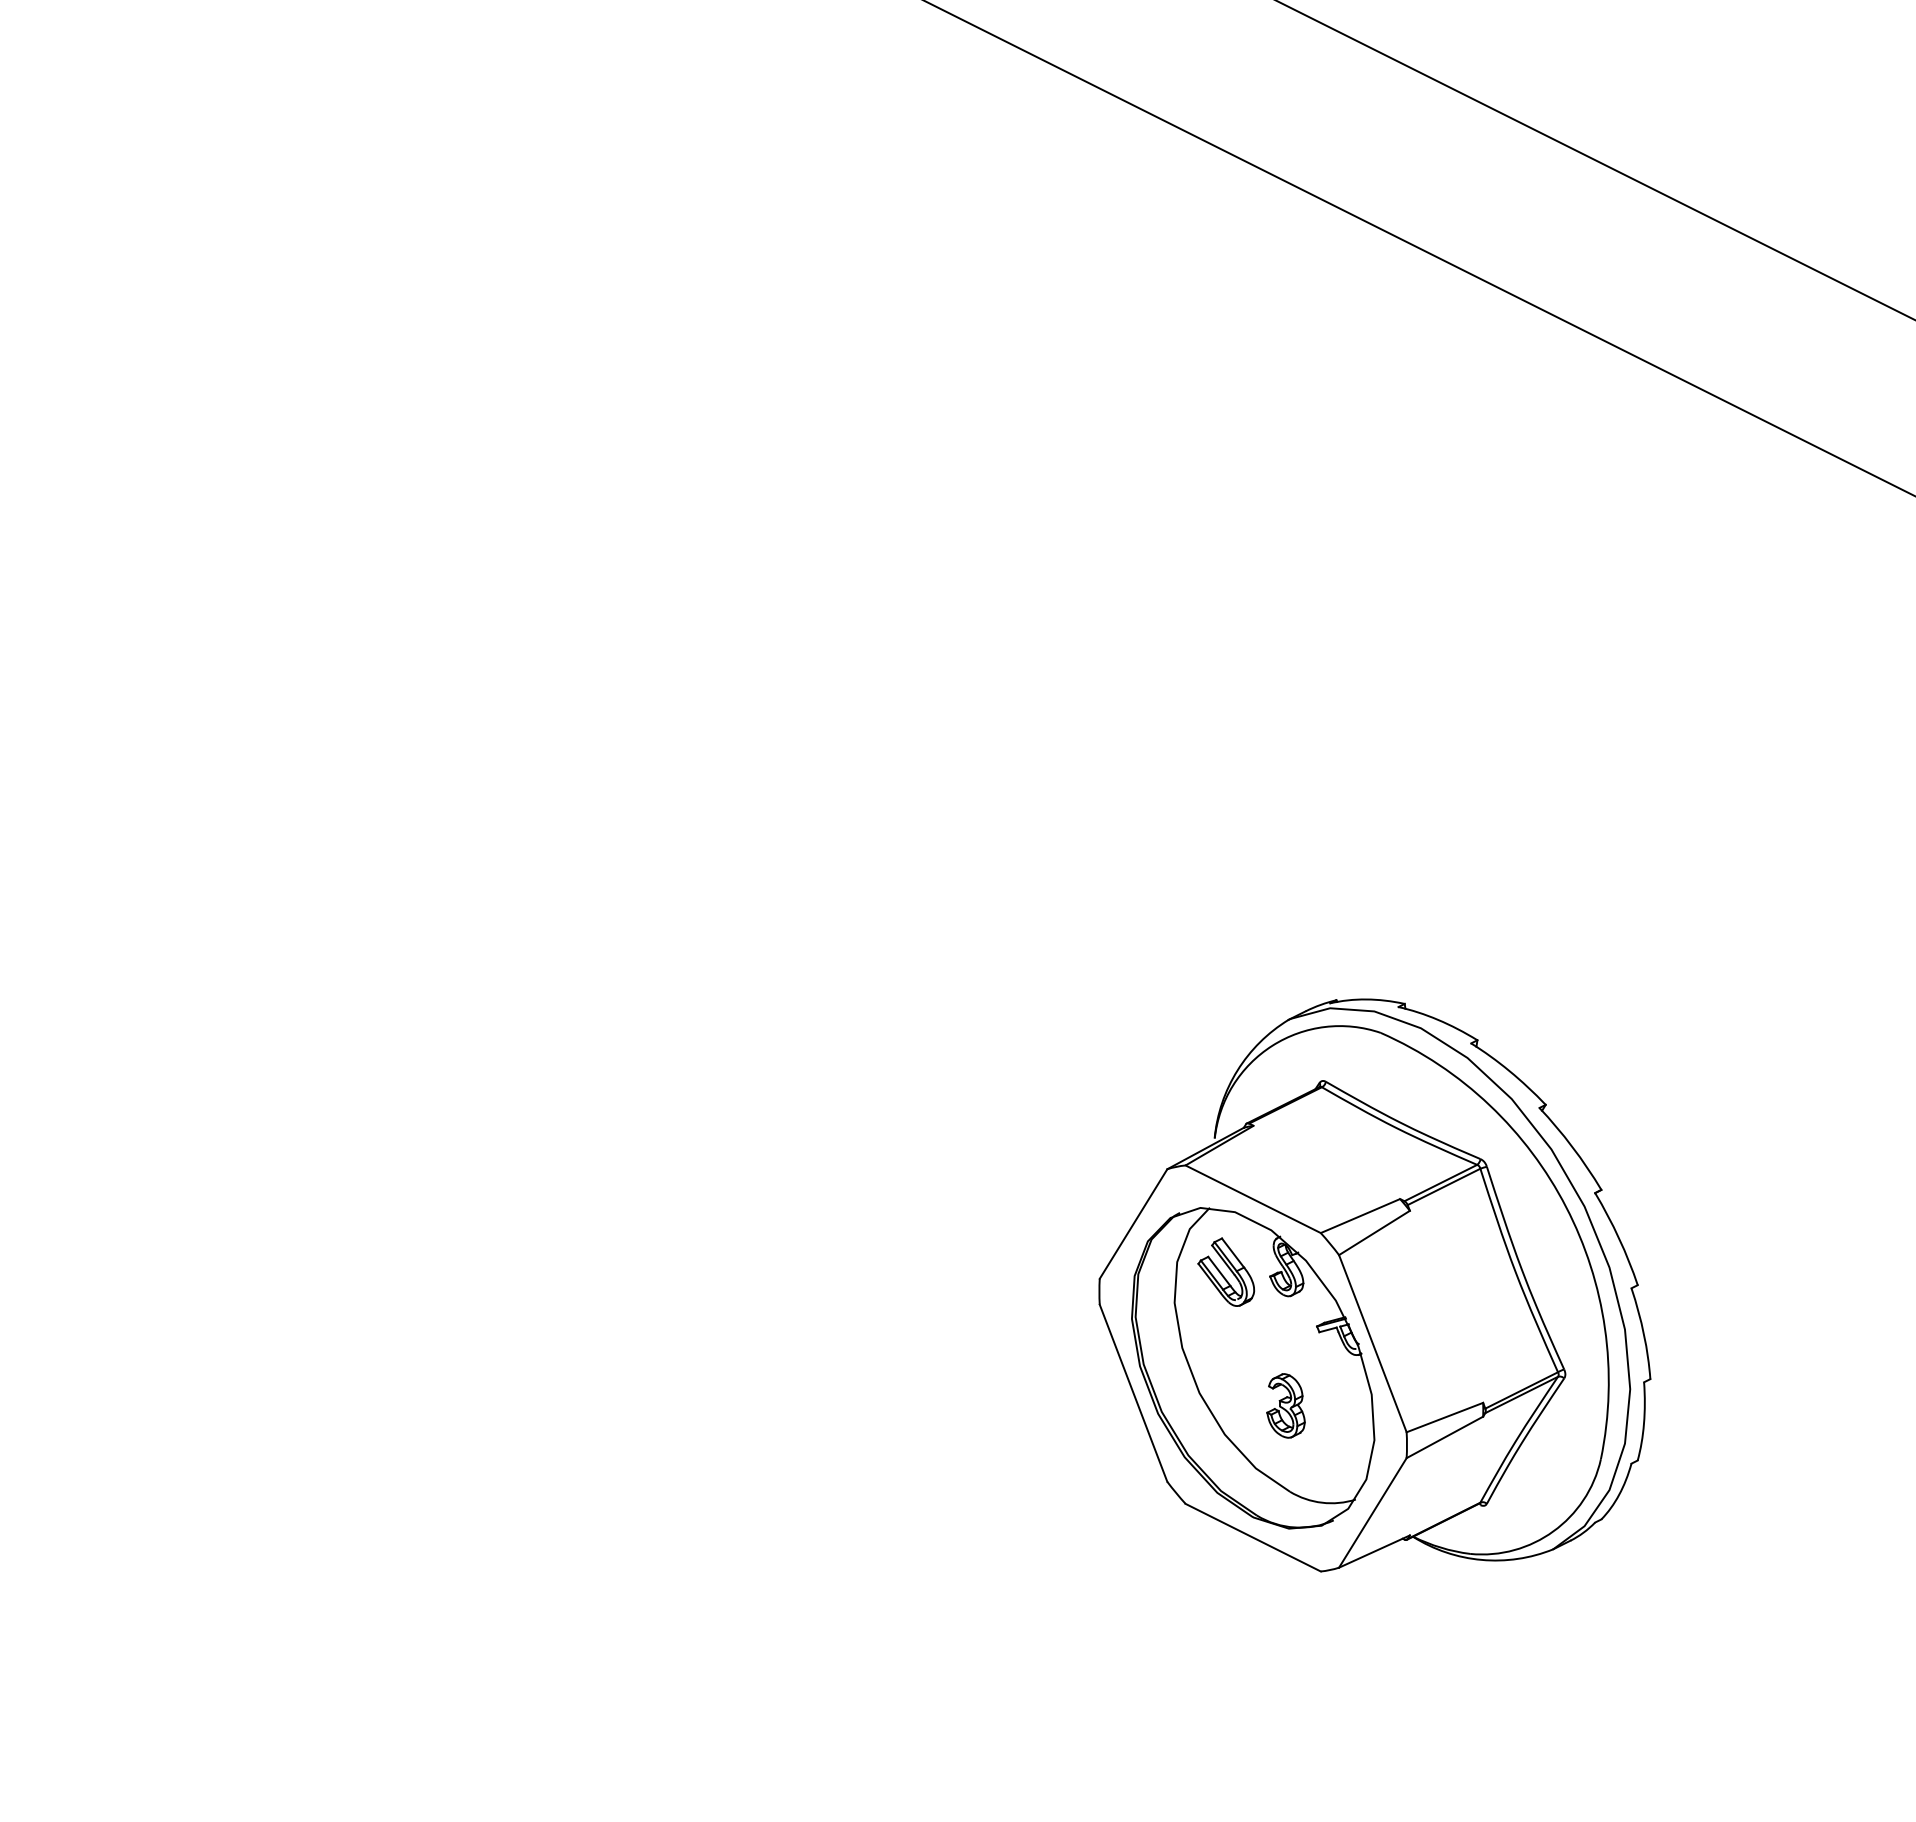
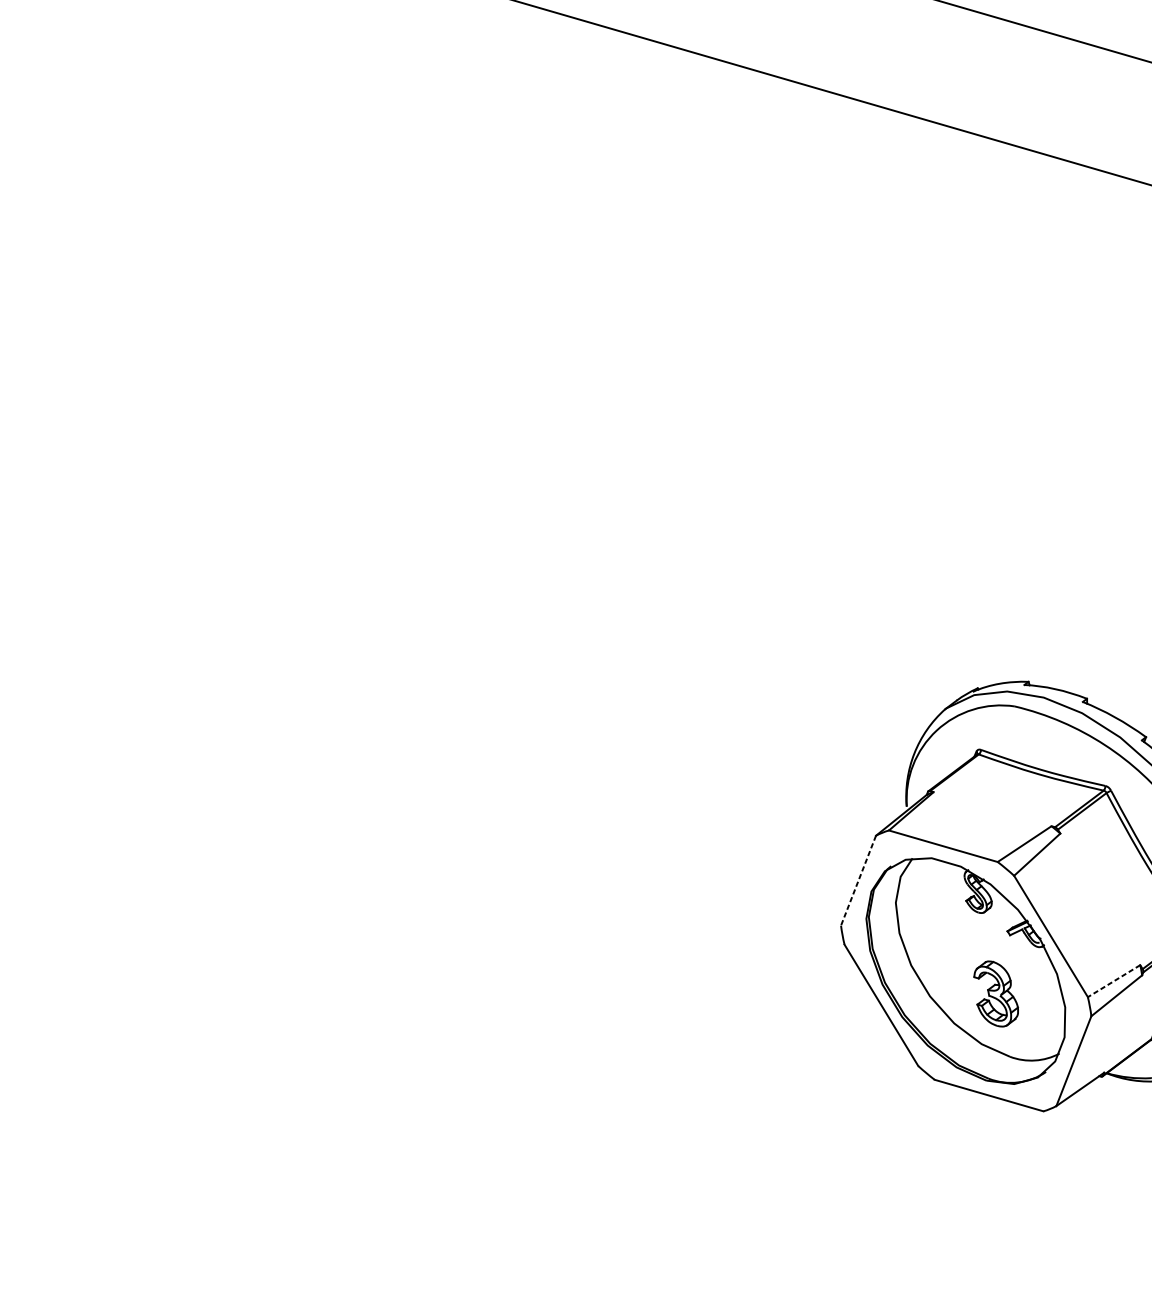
line: (1133, 1224) -> (858, 881), solid -> dashed
part: (1226, 1271) -> (933, 903), removed
part: (1285, 1405) -> (995, 993), size x1.4
line: (1444, 1417) -> (1113, 981), solid -> dashed

